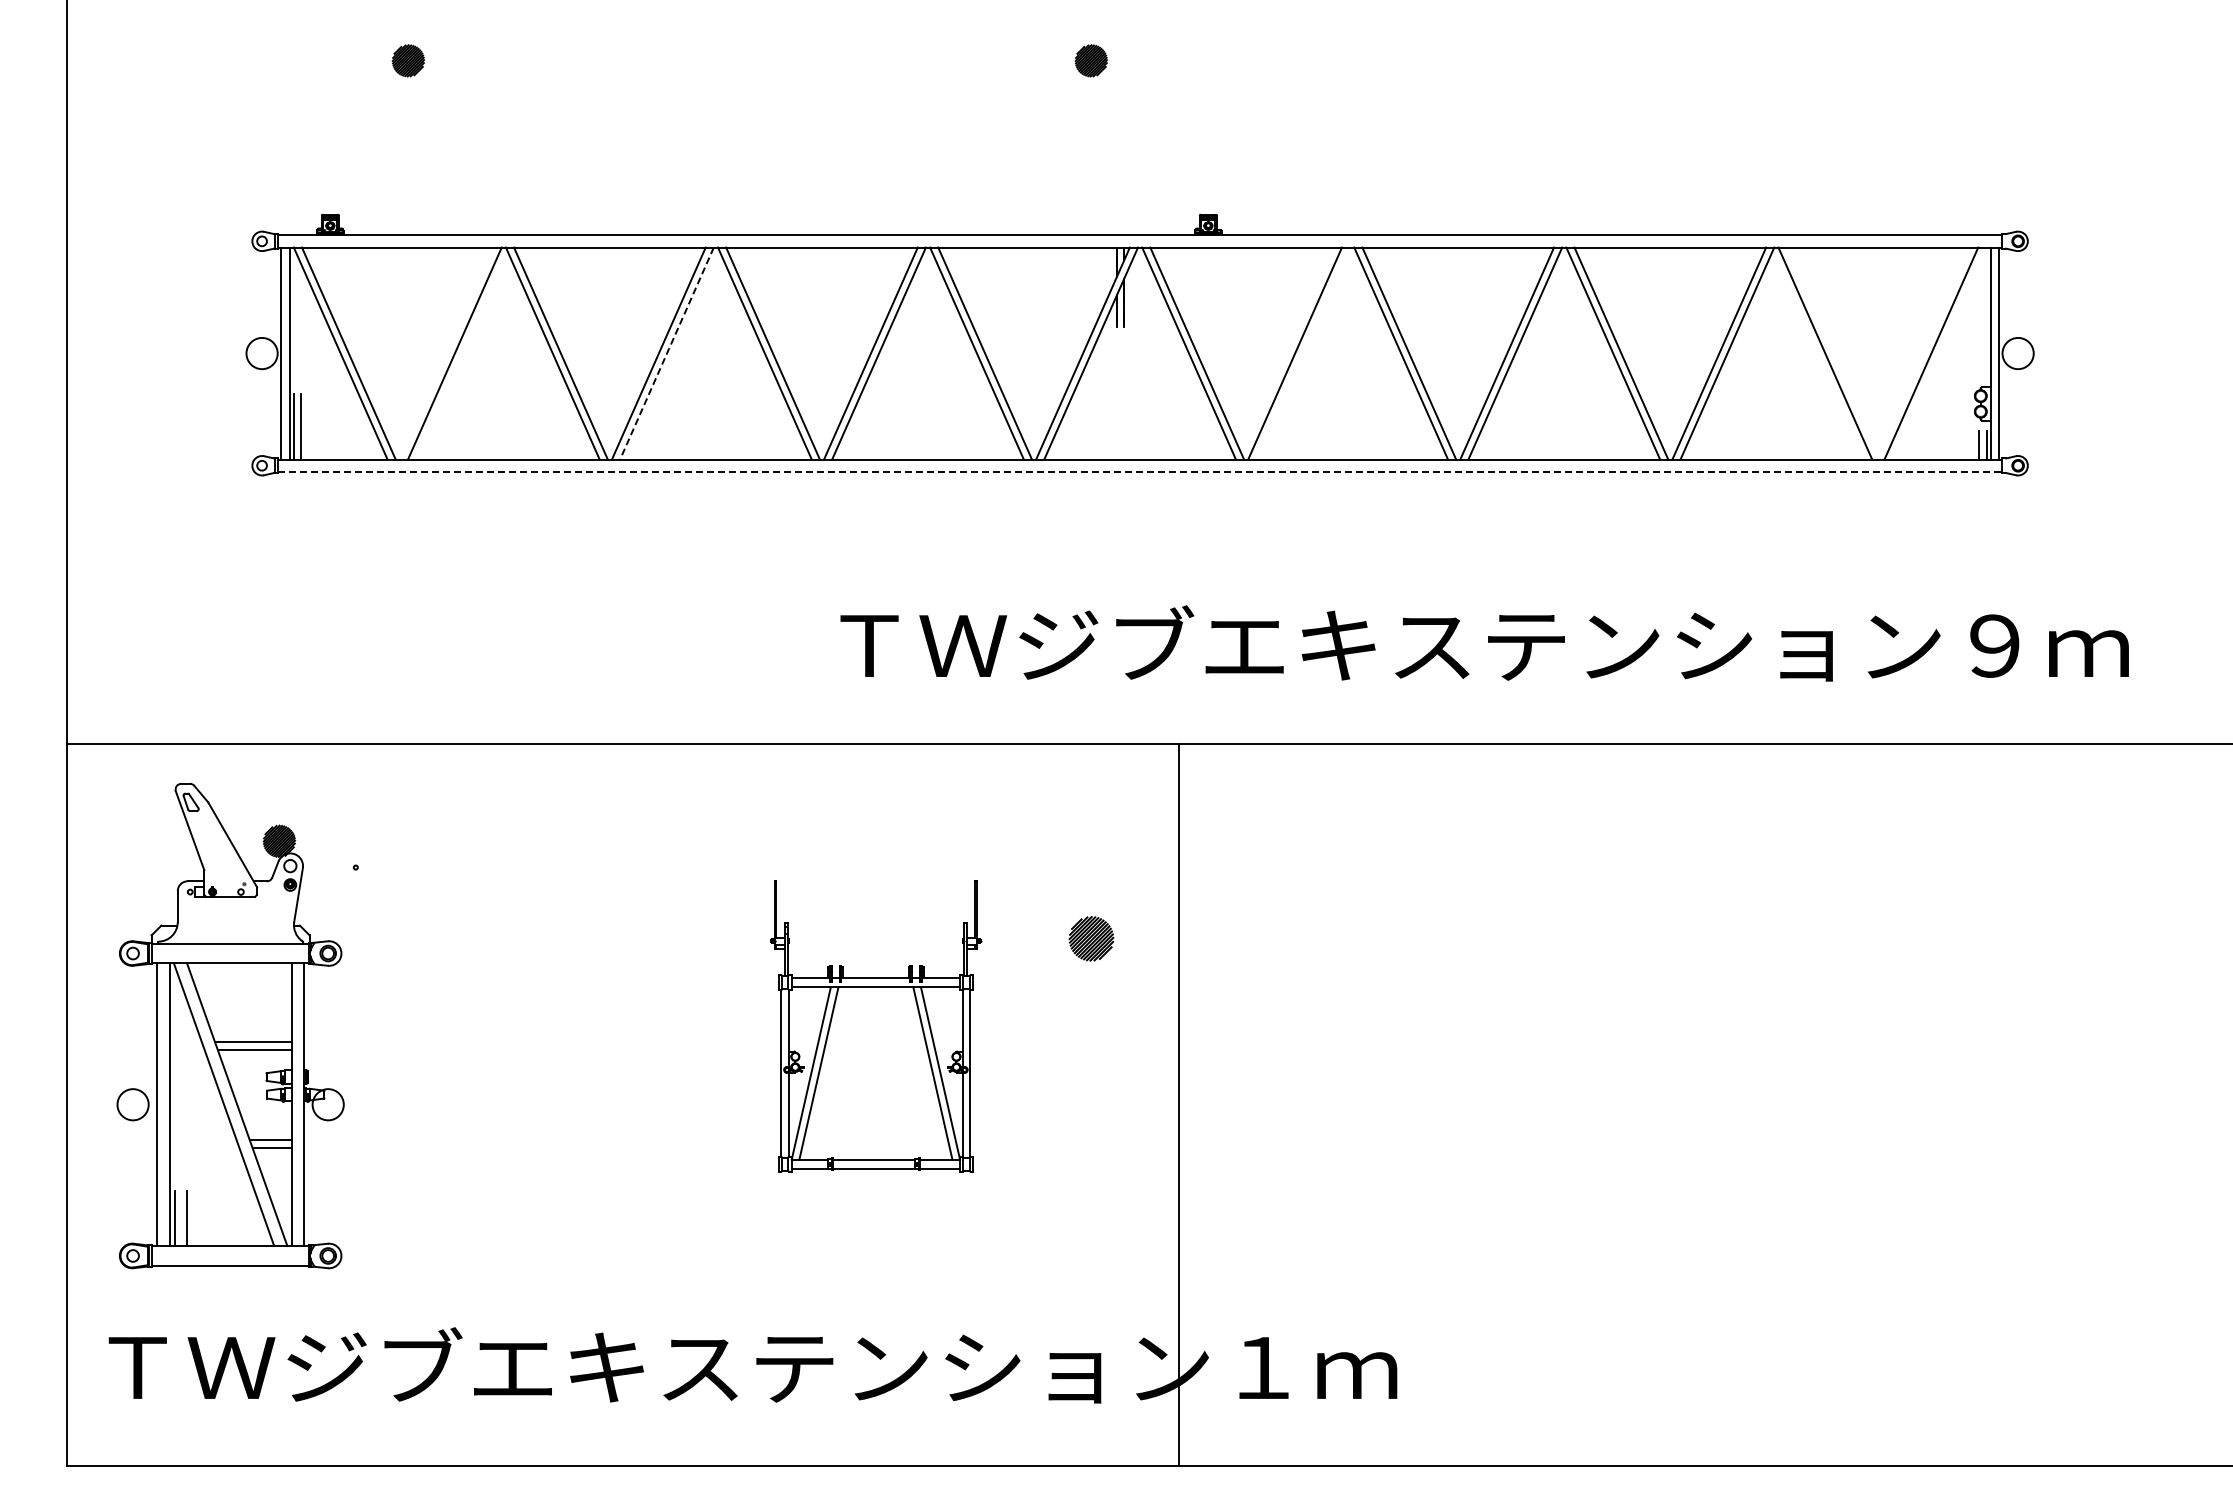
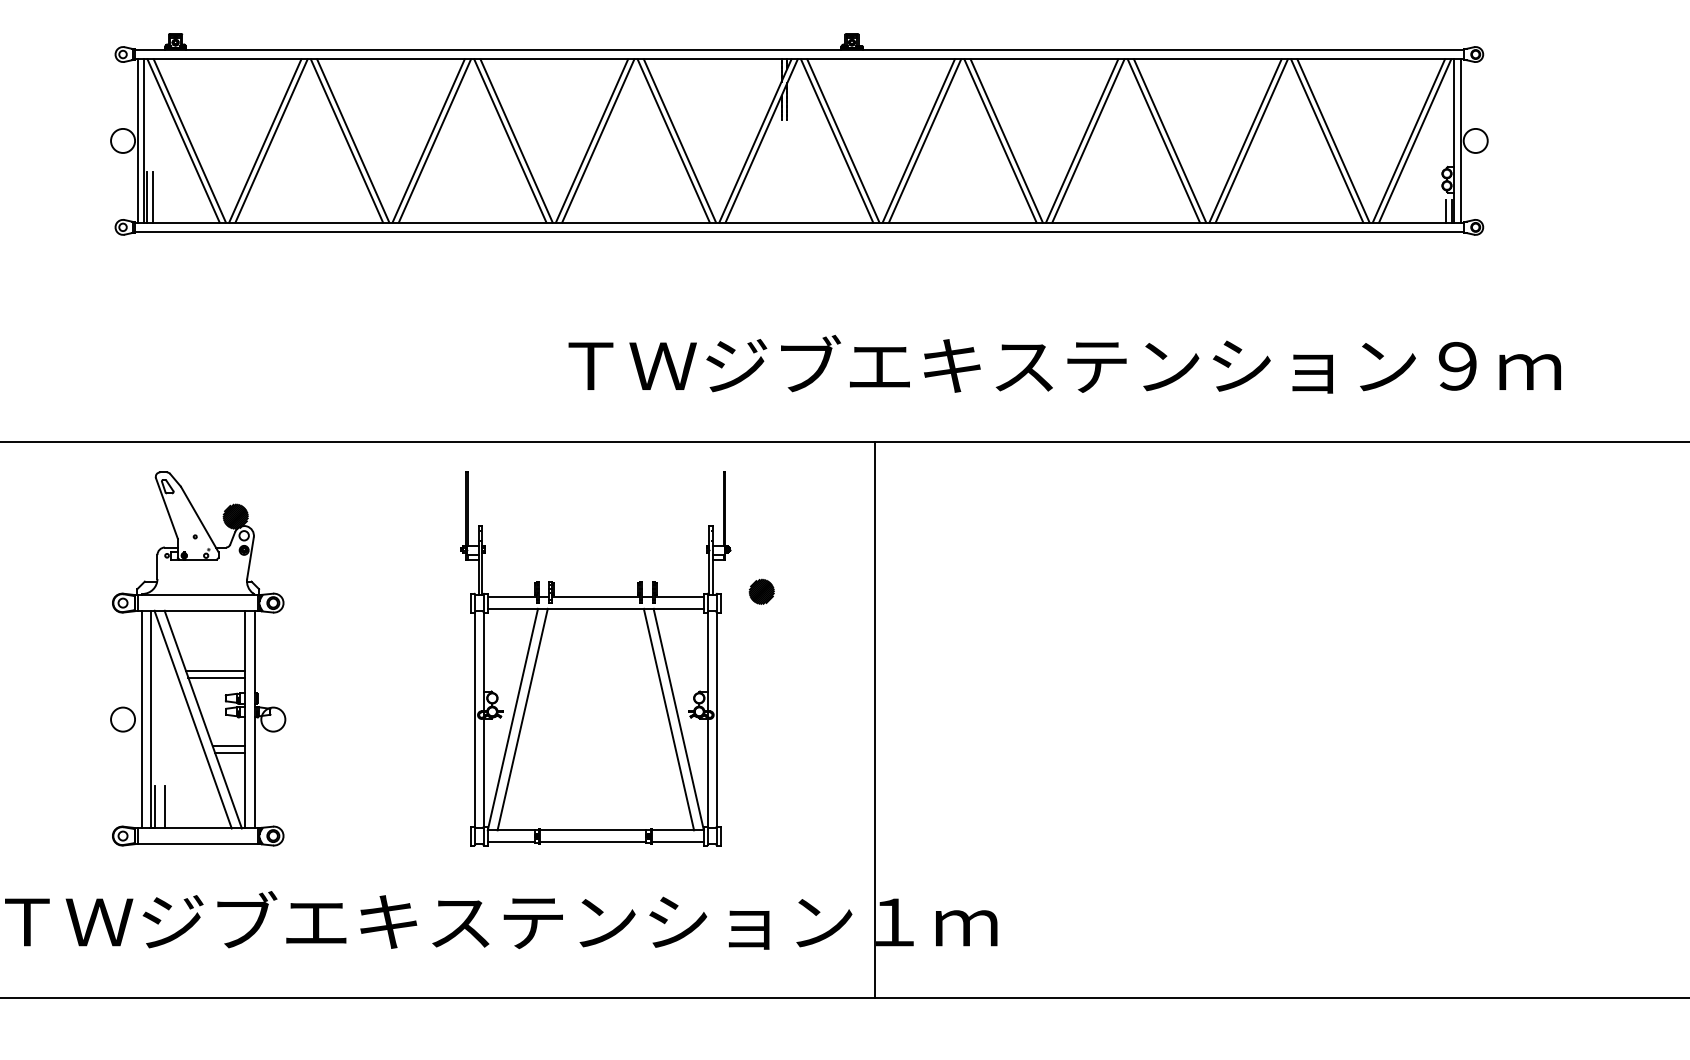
line: (446, 353) -> (265, 140), added
line: (666, 353) -> (434, 140), dashed -> solid
line: (1303, 353) -> (925, 140), added
line: (1833, 353) -> (1333, 140), added
line: (1939, 353) -> (1415, 140), added
line: (1140, 471) -> (799, 231), dashed -> solid
part: (1090, 938) -> (761, 591), size x0.71
part: (230, 1025) -> (198, 658), moved
part: (875, 1026) -> (595, 659), size x1.67
line: (1178, 1104) -> (874, 719), moved

